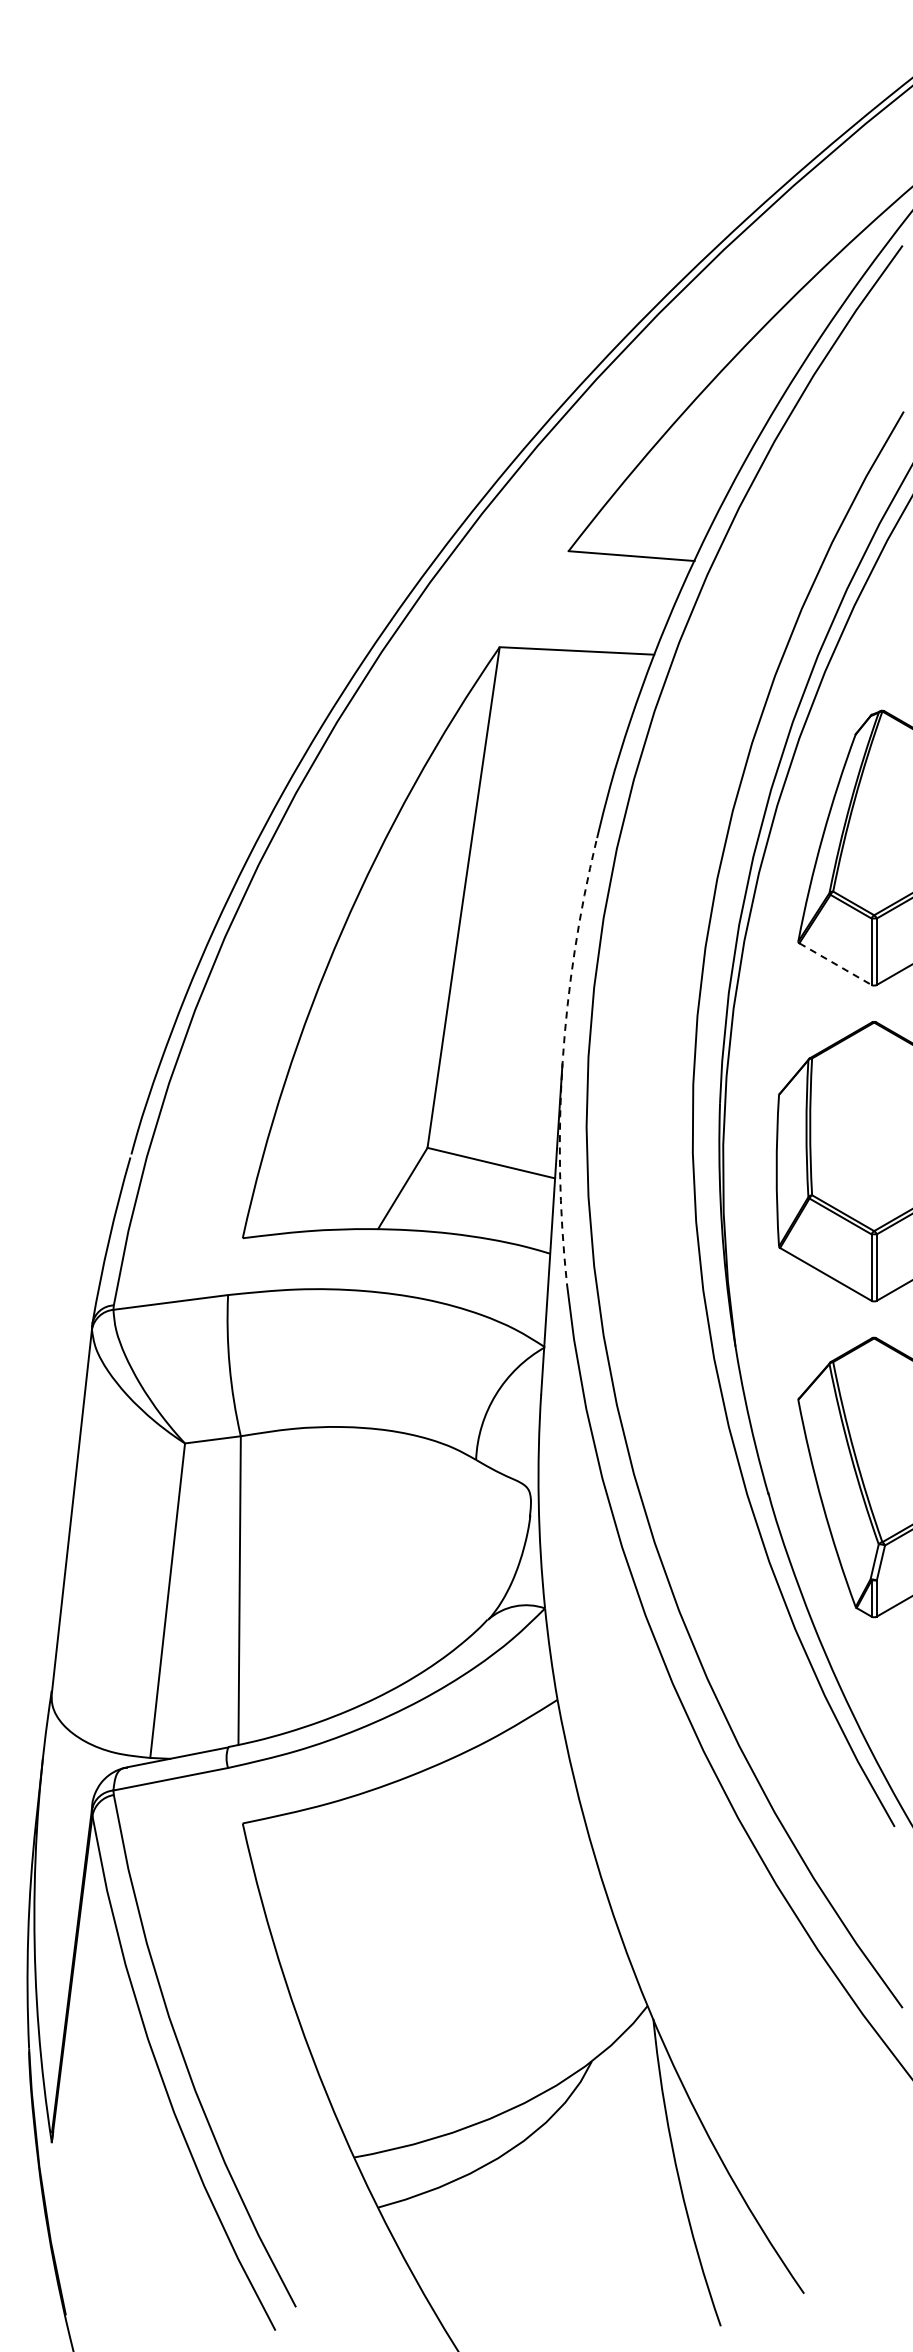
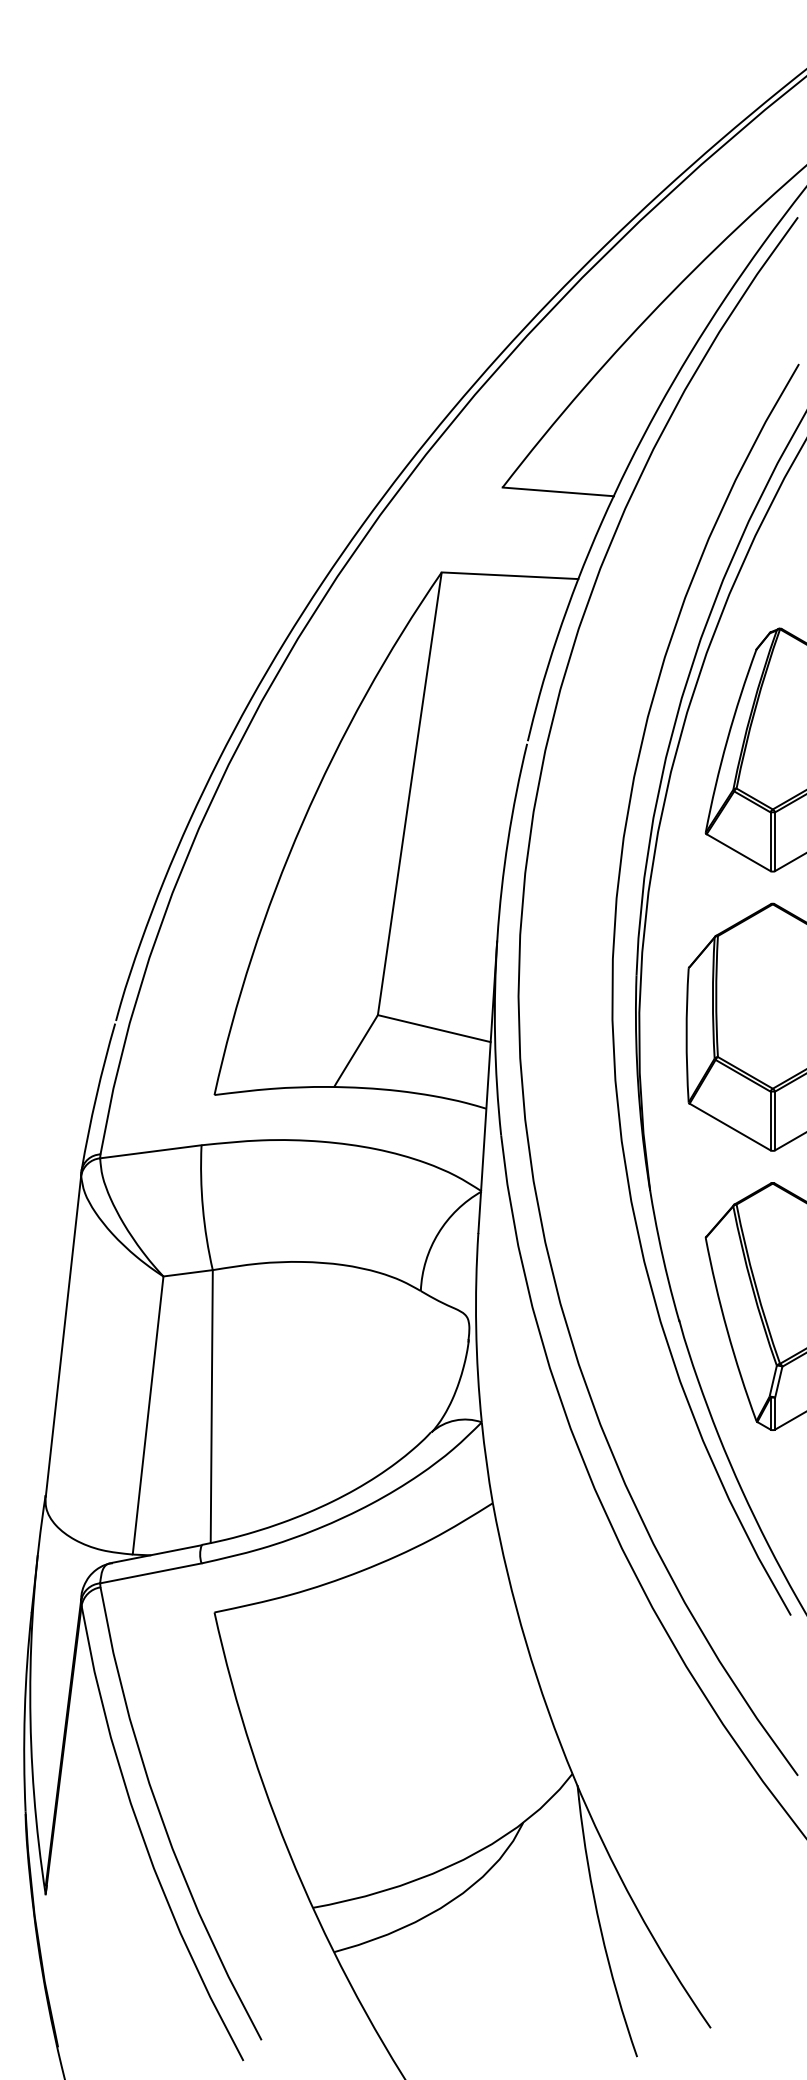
line: (835, 964) -> (738, 852), dashed -> solid
arc: (562, 1061) -> (497, 938), dashed -> solid

